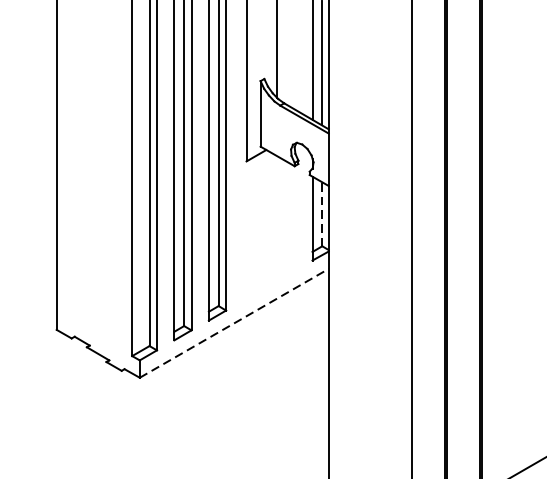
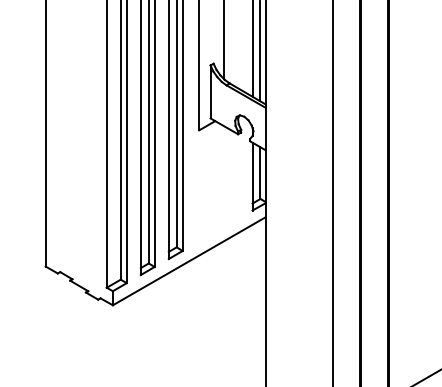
line: (322, 214) -> (260, 173), dashed -> solid
line: (234, 323) -> (189, 261), dashed -> solid

